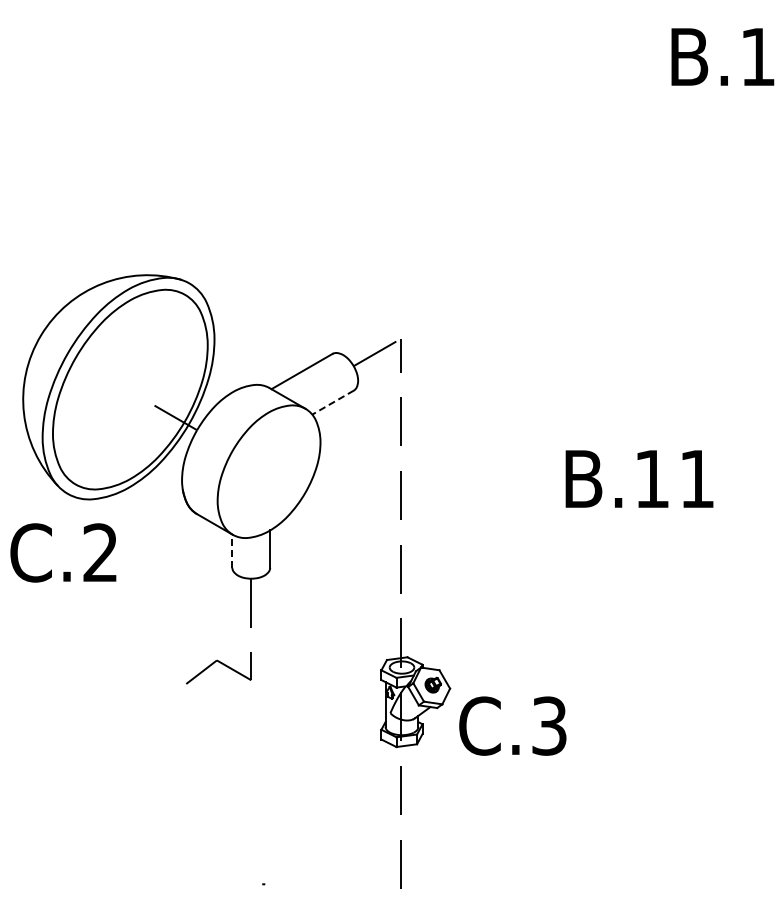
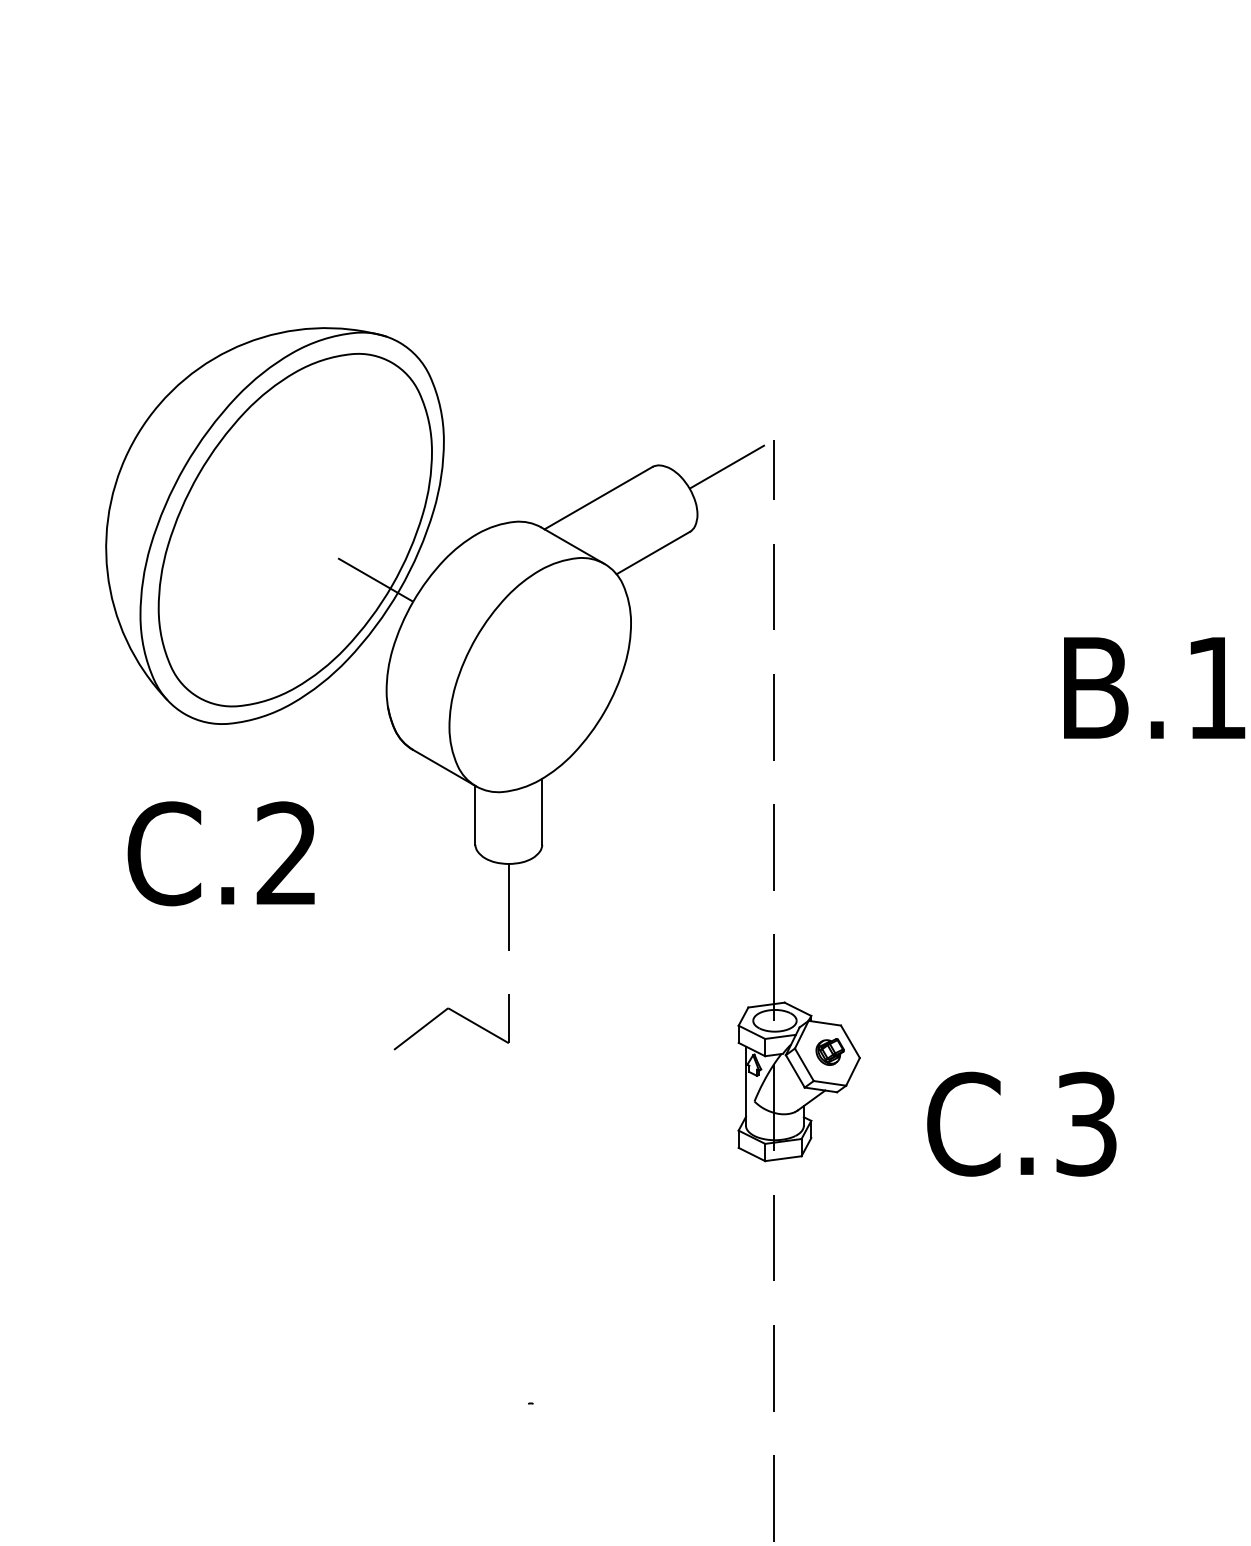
line: (332, 402) -> (652, 552), dashed -> solid
line: (232, 551) -> (475, 815), dashed -> solid
text: (63, 552) -> (221, 852), moved
text: (512, 725) -> (1021, 1123), moved

